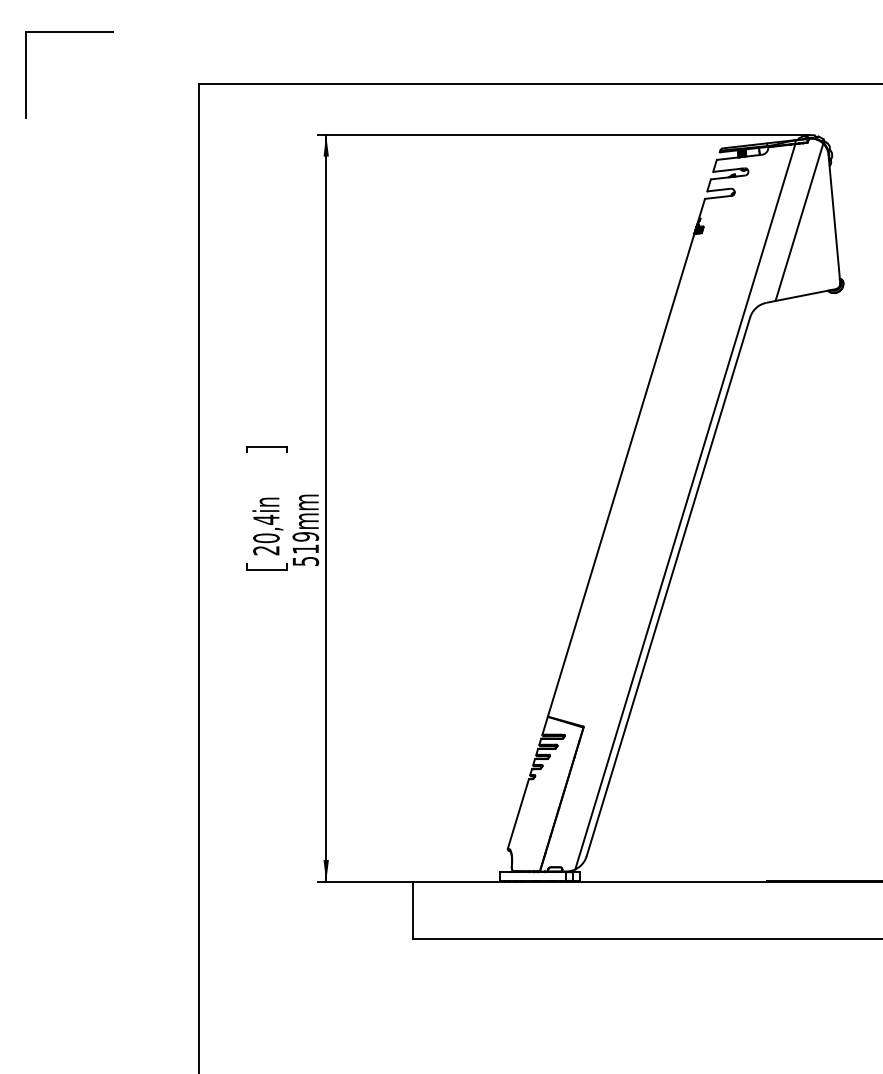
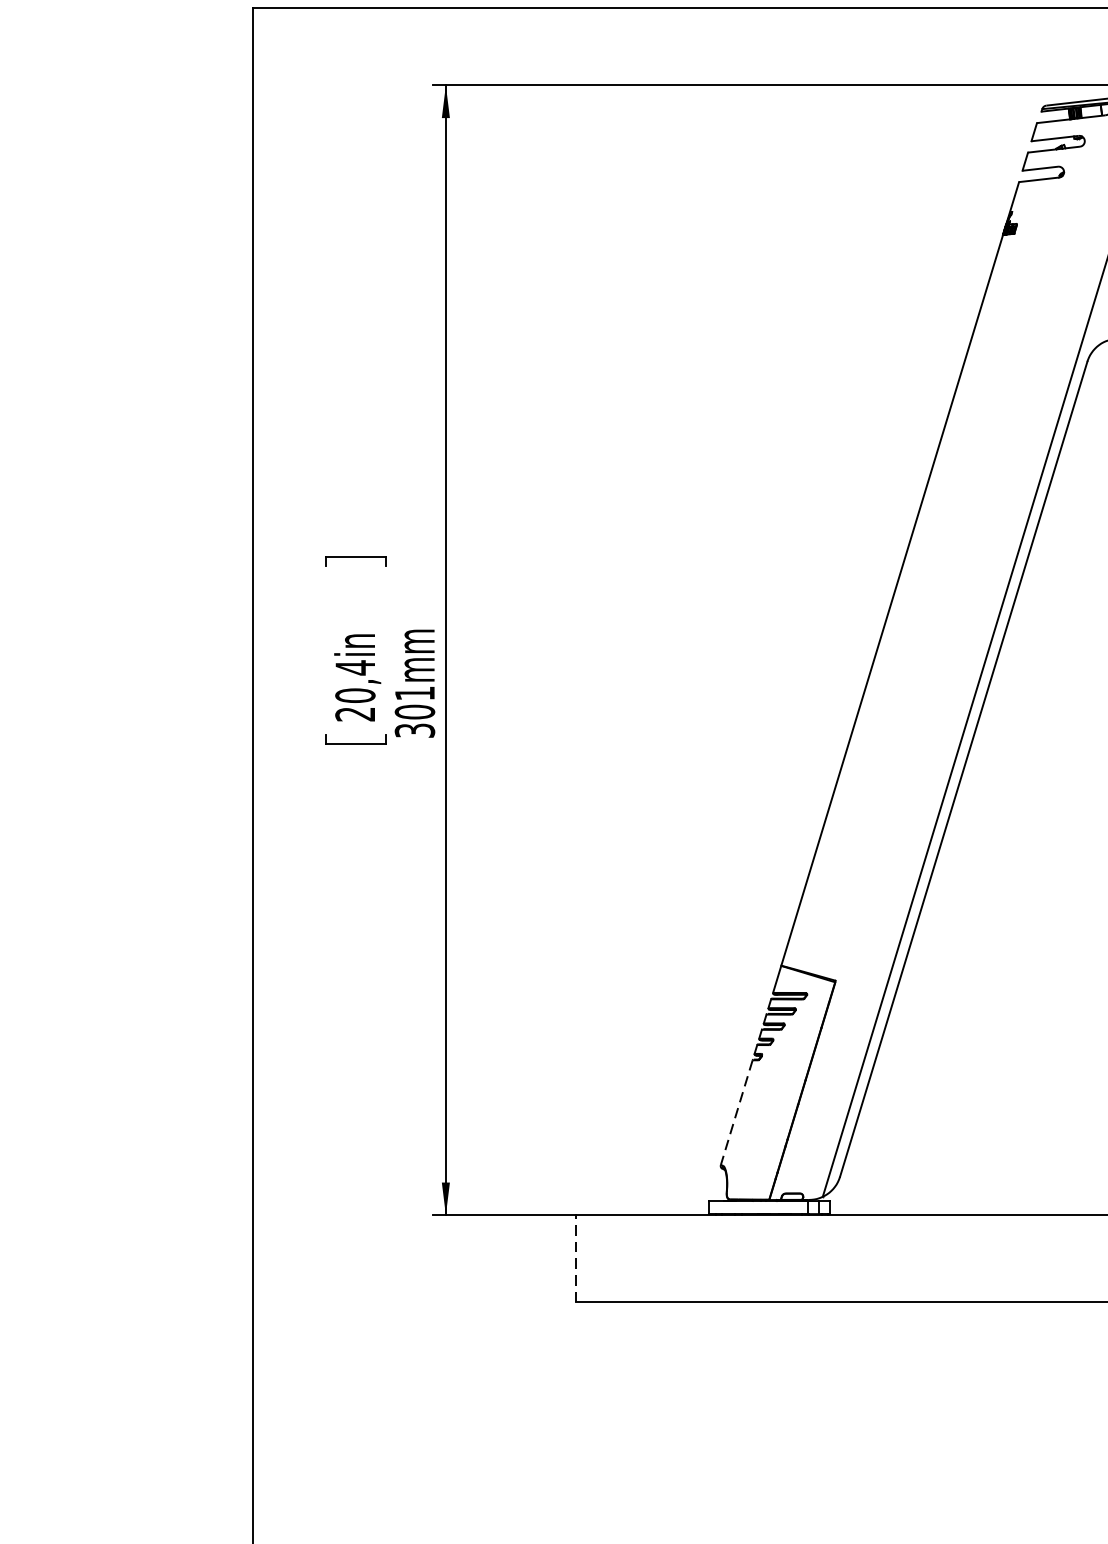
text: (305, 548) -> (414, 711), 519mm -> 301mm
line: (518, 814) -> (736, 1113), solid -> dashed
line: (412, 910) -> (576, 1258), solid -> dashed

